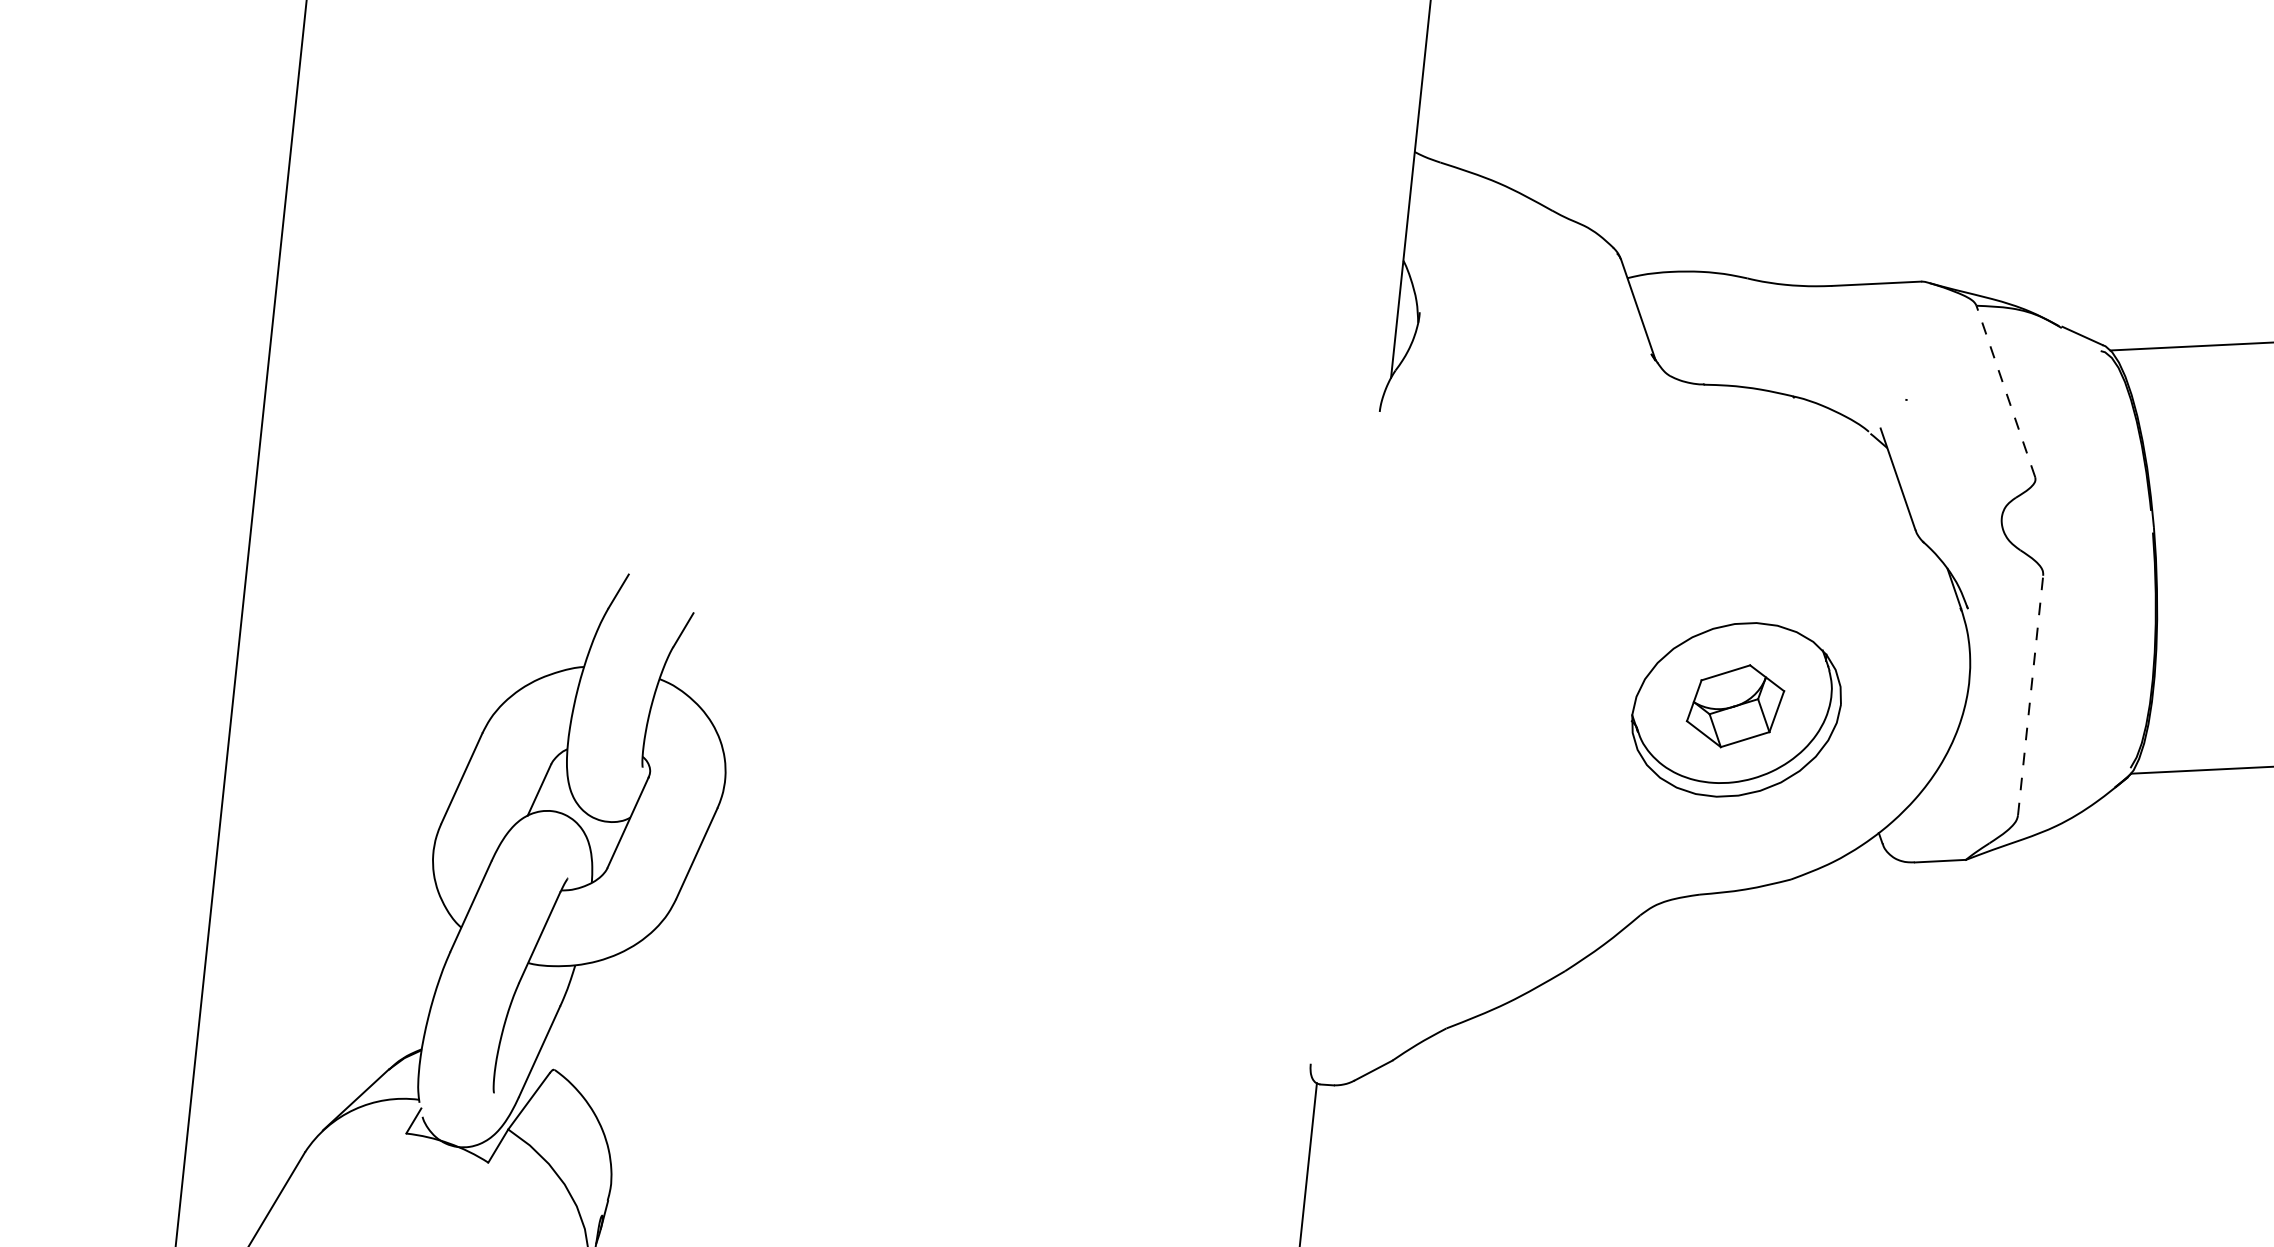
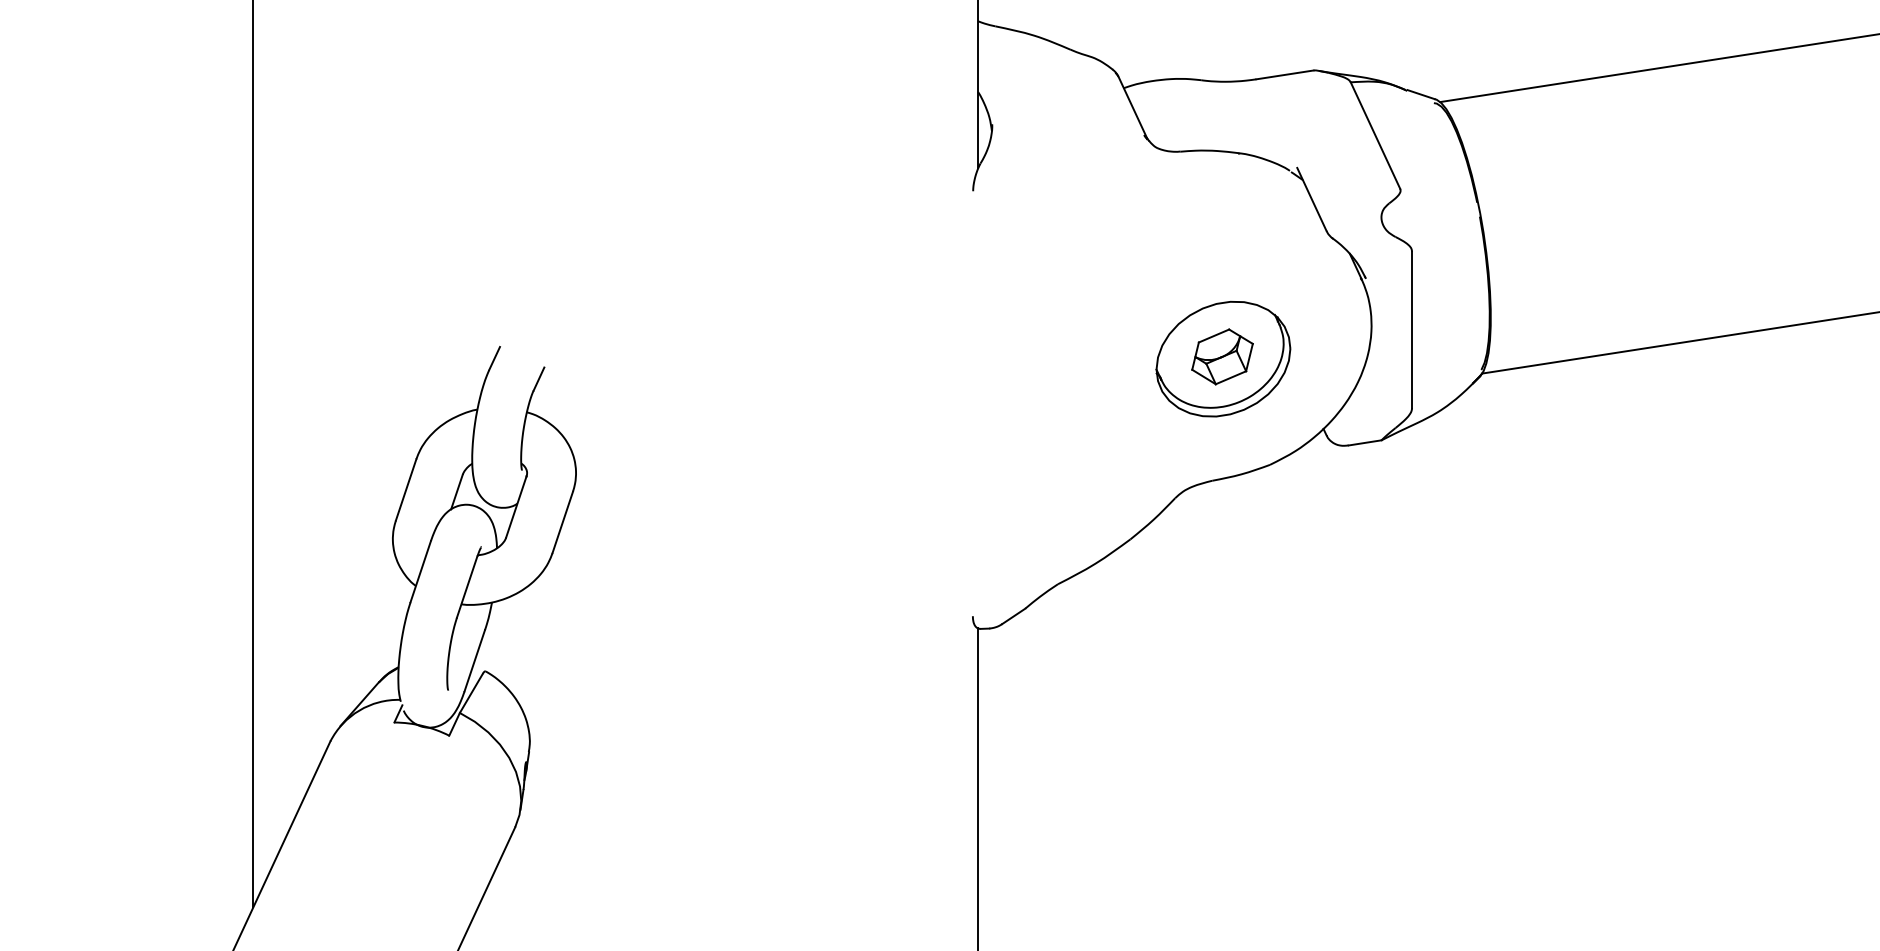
line: (2005, 391) -> (1375, 135), dashed -> solid
line: (2031, 694) -> (1412, 329), dashed -> solid

